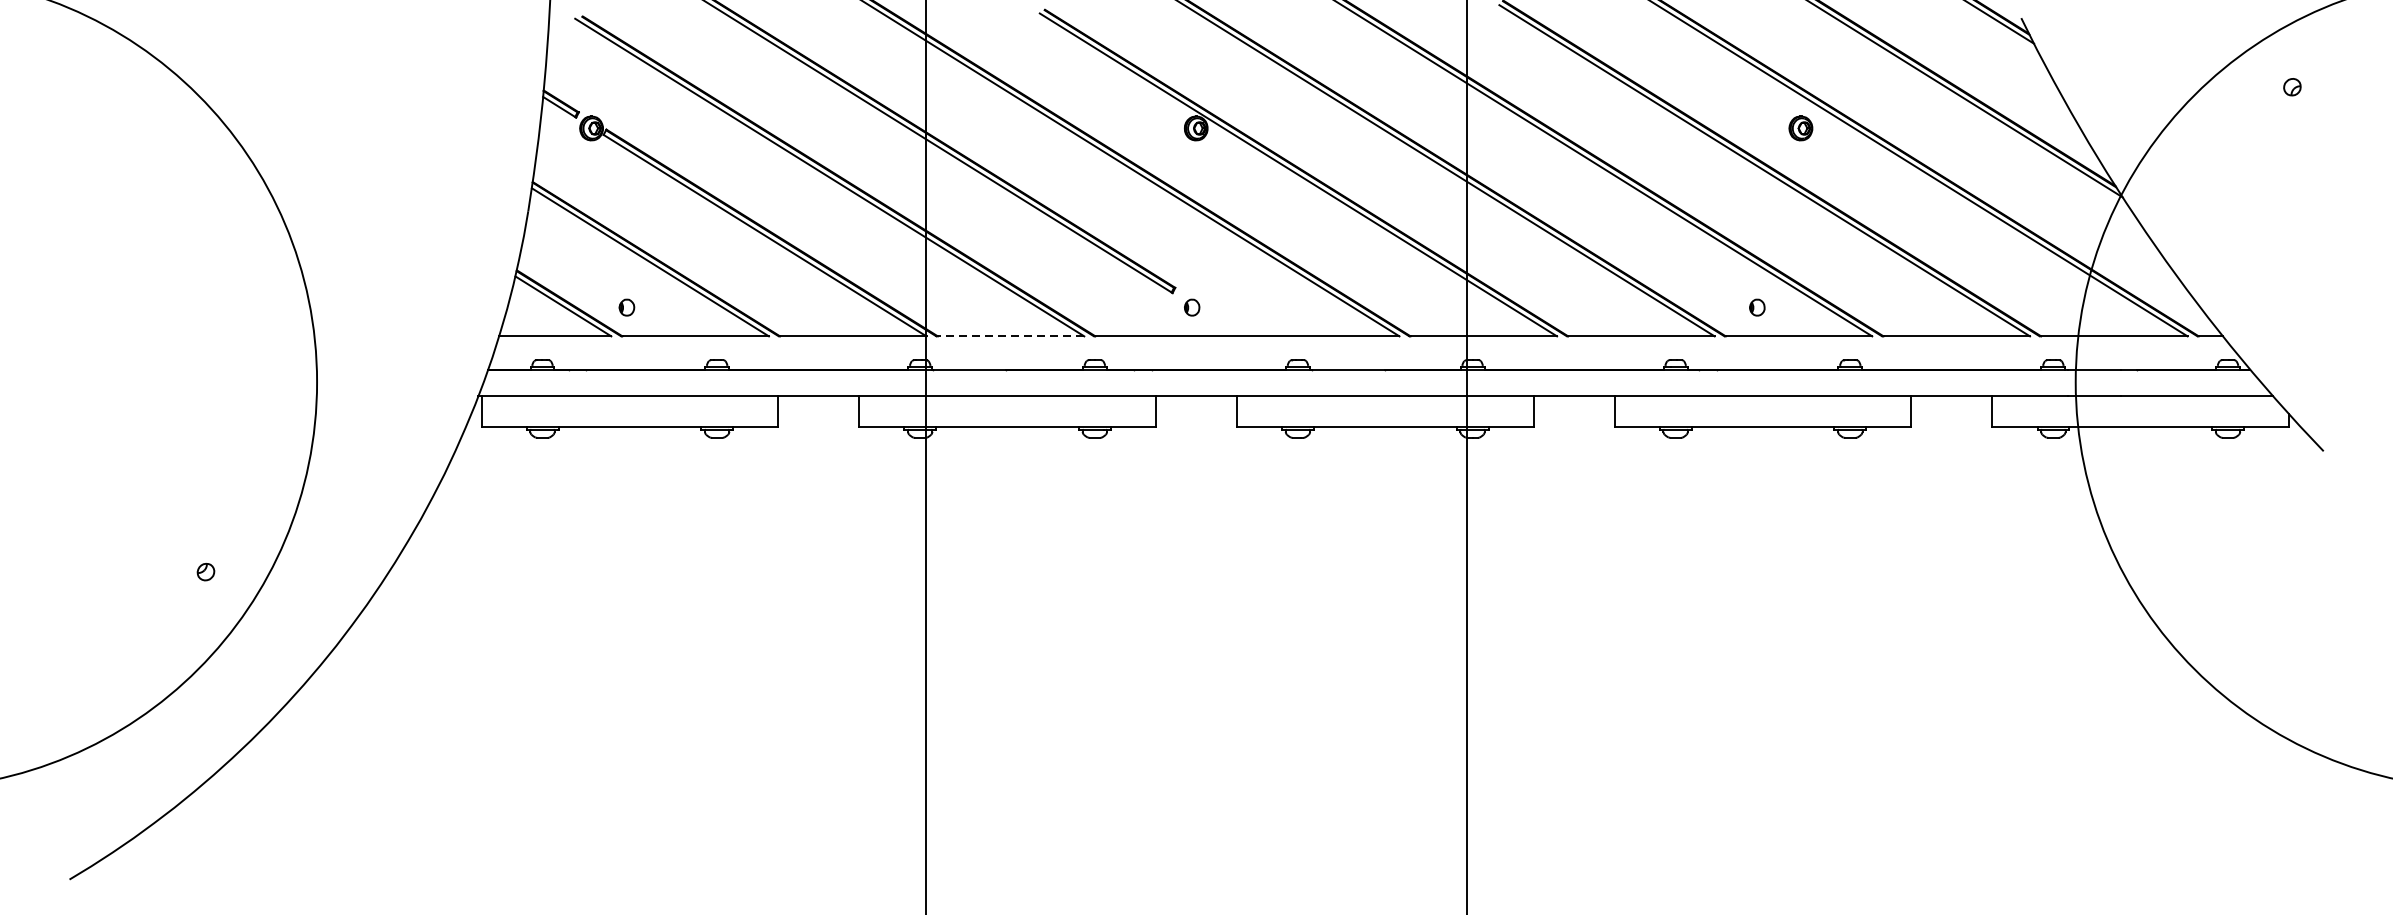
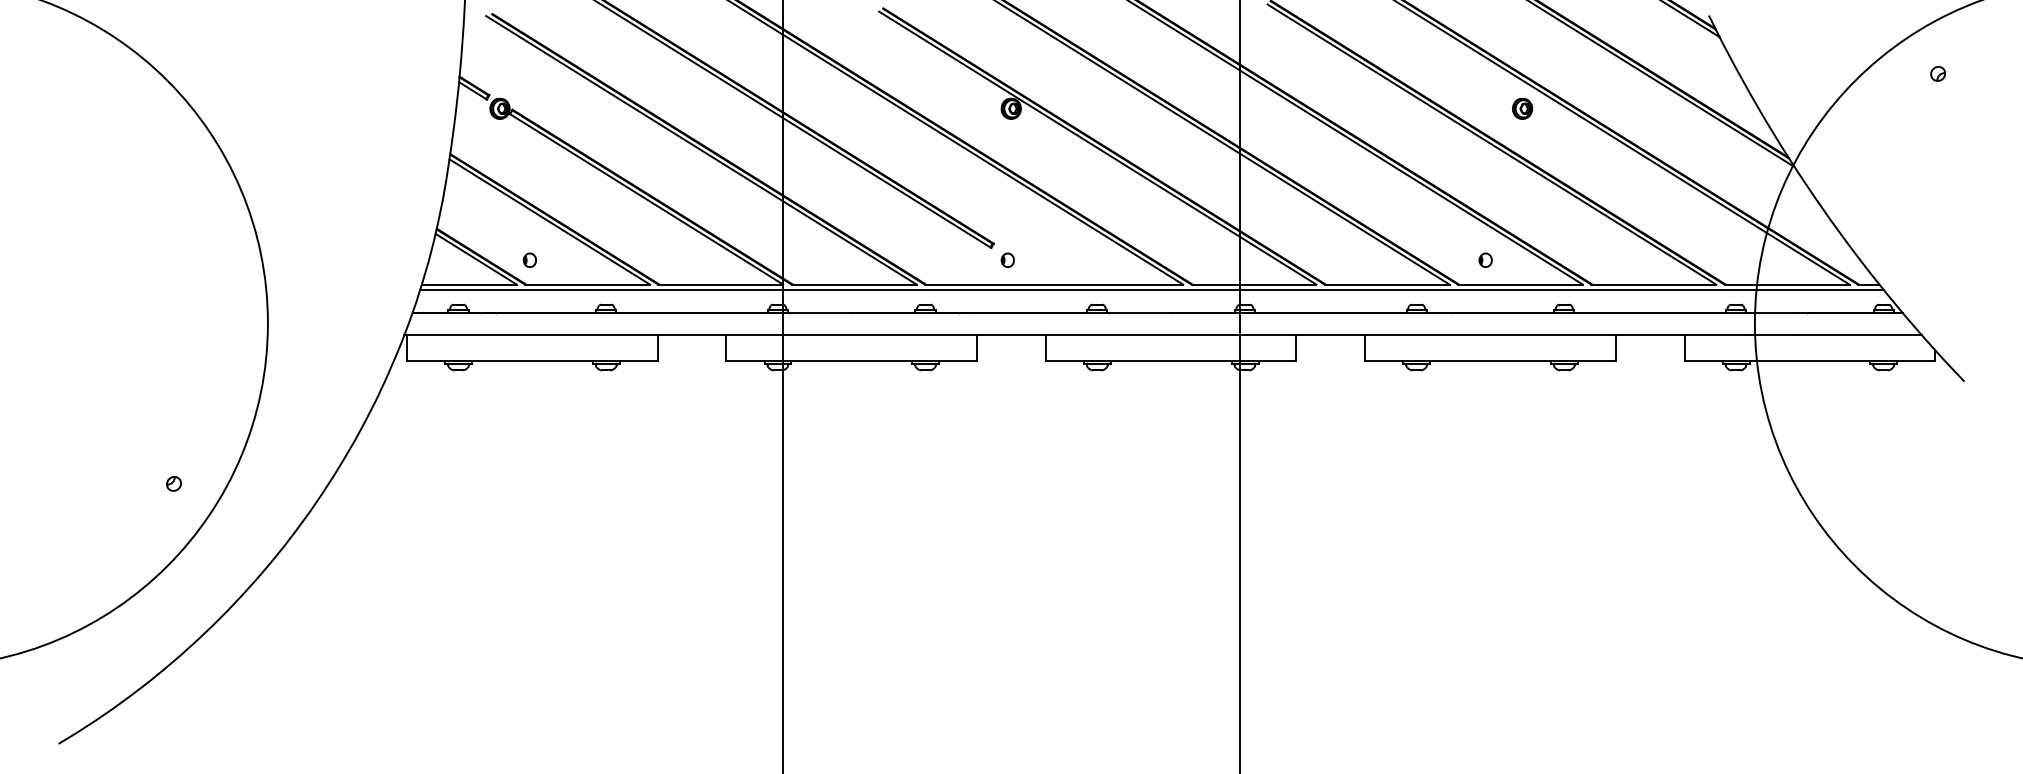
line: (1010, 336) -> (854, 284), dashed -> solid
line: (1362, 342) -> (1151, 289), added

